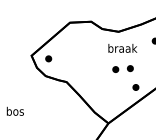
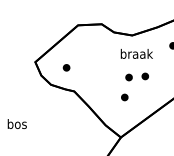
part: (48, 58) -> (66, 67), moved
part: (135, 87) -> (124, 97), moved

